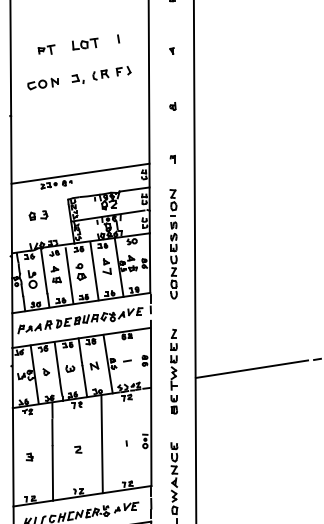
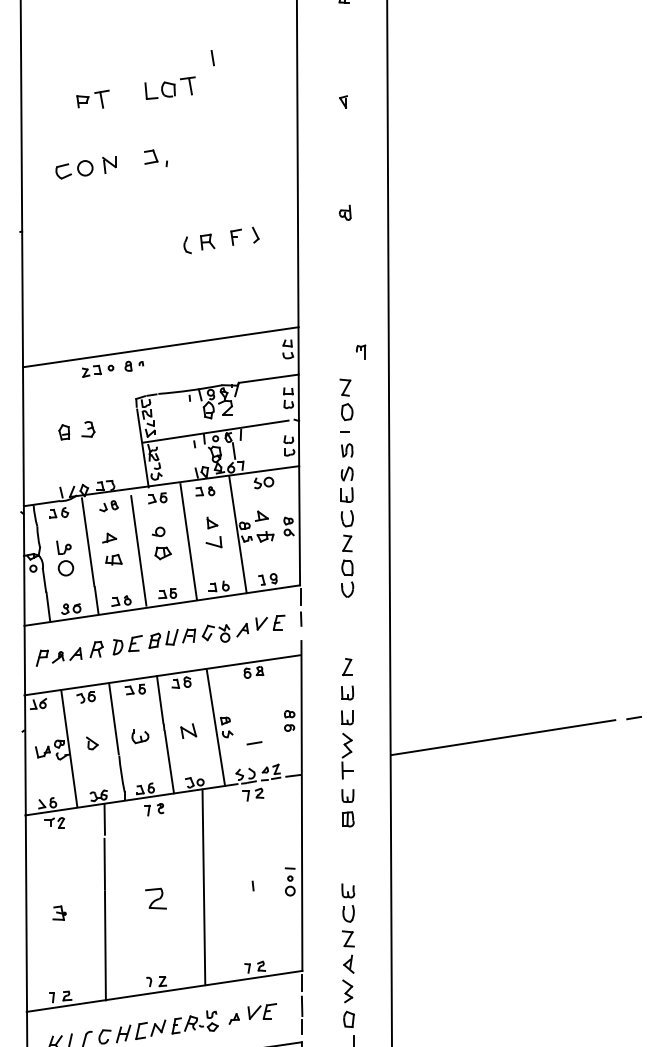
line: (118, 38) -> (212, 57), moved
part: (111, 73) -> (220, 240), moved
part: (172, 158) -> (360, 350), moved
line: (127, 360) -> (254, 742), moved
part: (78, 449) -> (156, 898), size x1.6

